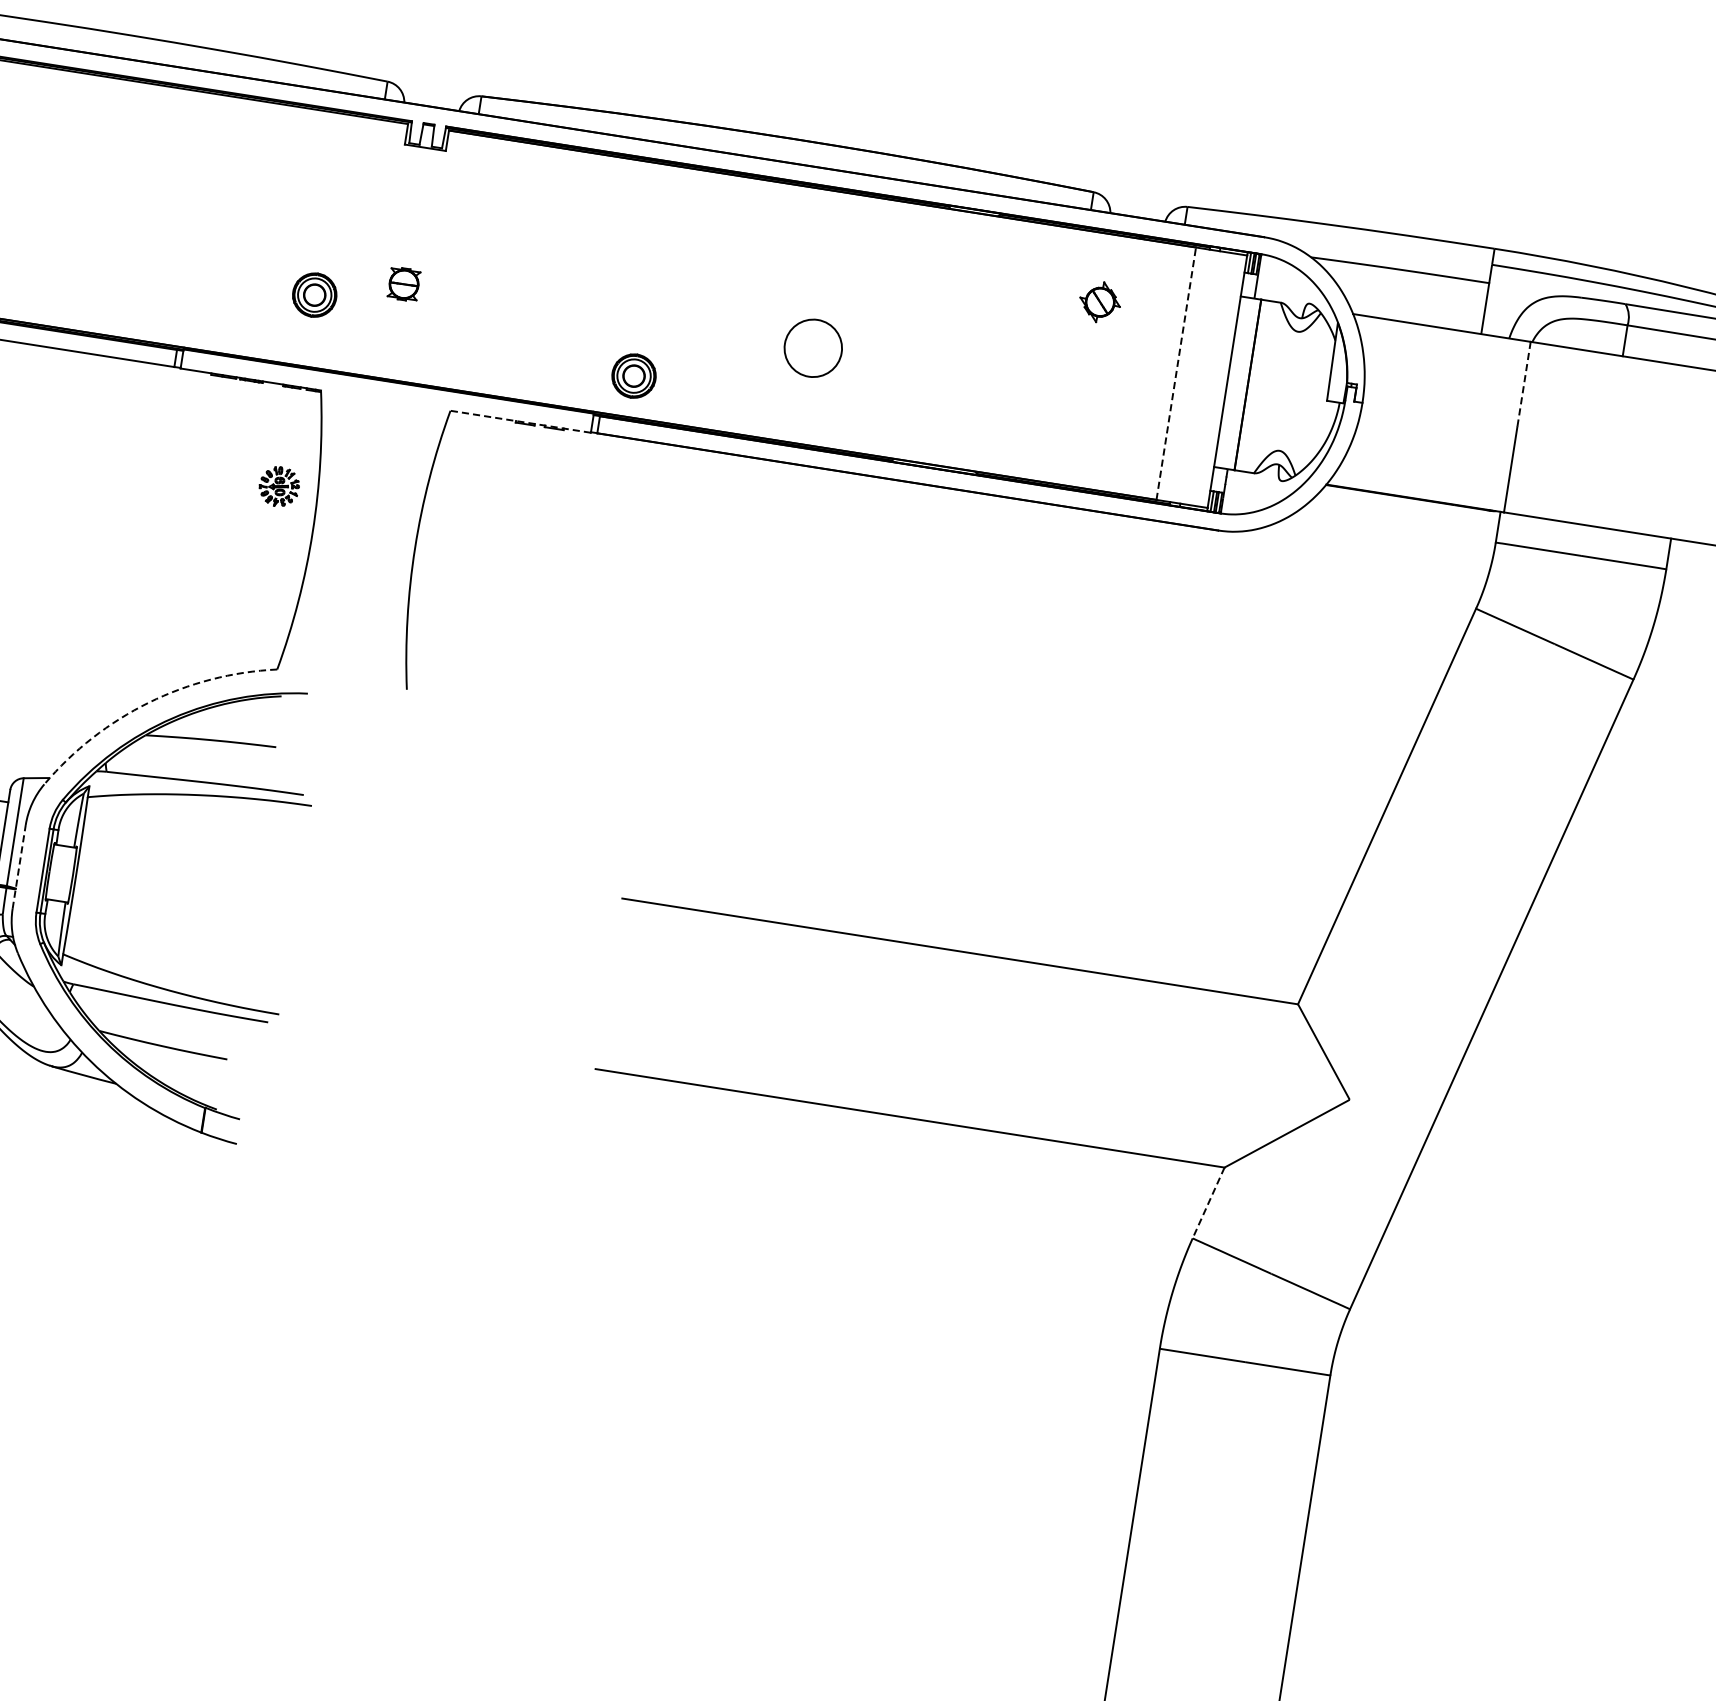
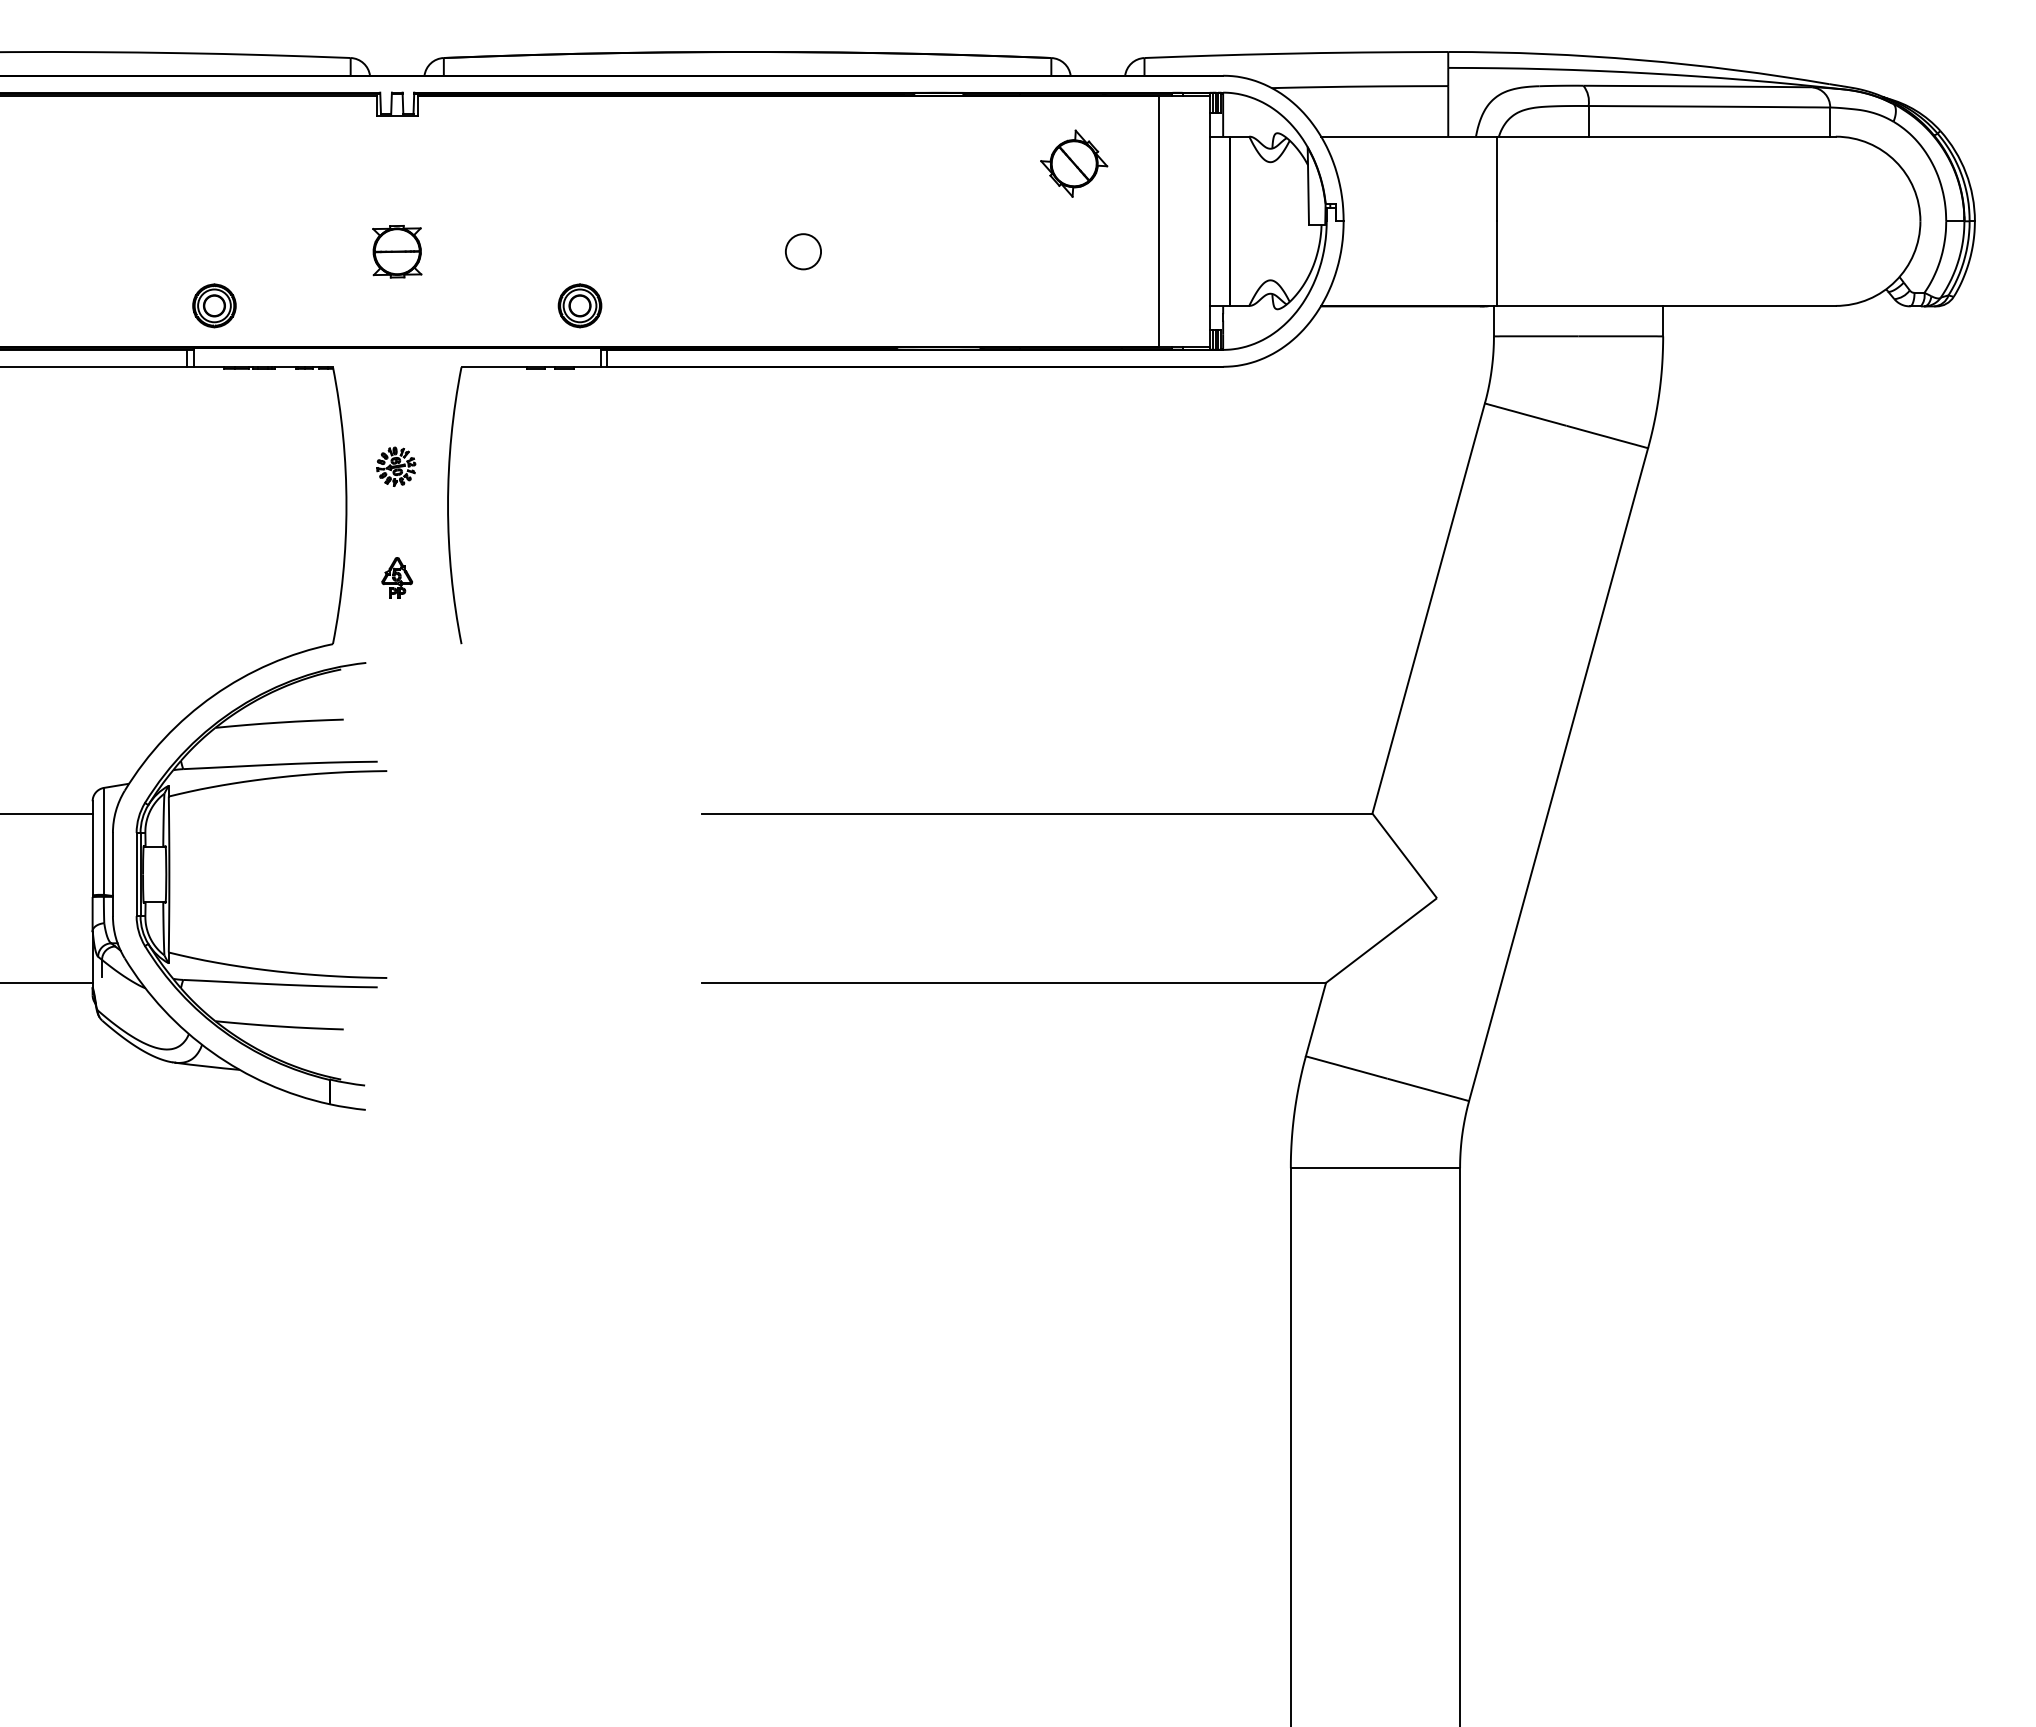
part: (404, 284) -> (397, 251), size x1.67
part: (314, 294) -> (214, 305), moved
part: (1100, 302) -> (1074, 163), size x1.67
circle: (813, 348) -> (803, 251), size x0.62
line: (1176, 372) -> (1158, 220), dashed -> solid
part: (633, 375) -> (579, 305), moved
line: (1524, 385) -> (1497, 179), dashed -> solid
line: (521, 422) -> (531, 367), dashed -> solid
part: (279, 486) -> (396, 466), moved
part: (351, 612) -> (396, 577), added
arc: (148, 702) -> (213, 695), dashed -> solid
line: (18, 866) -> (112, 874), dashed -> solid
line: (1208, 1203) -> (1315, 1020), dashed -> solid

